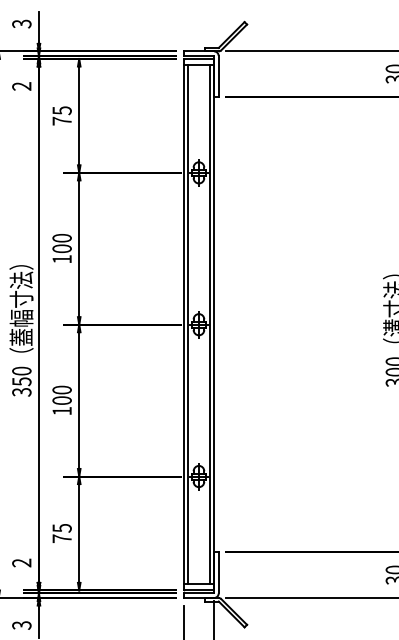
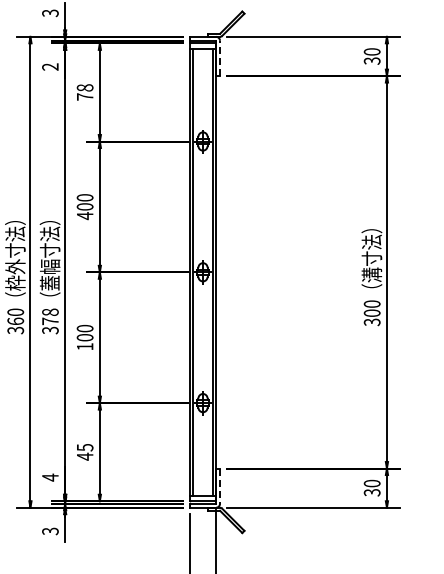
line: (219, 76) -> (220, 58), solid -> dashed
text: (61, 110) -> (84, 87), 75 -> 78
text: (62, 259) -> (85, 216), 100 -> 400
text: (21, 376) -> (50, 316), 350 -> 378
text: (62, 538) -> (85, 456), 75 -> 45
text: (21, 562) -> (50, 477), 2 -> 4
line: (219, 573) -> (220, 486), solid -> dashed

